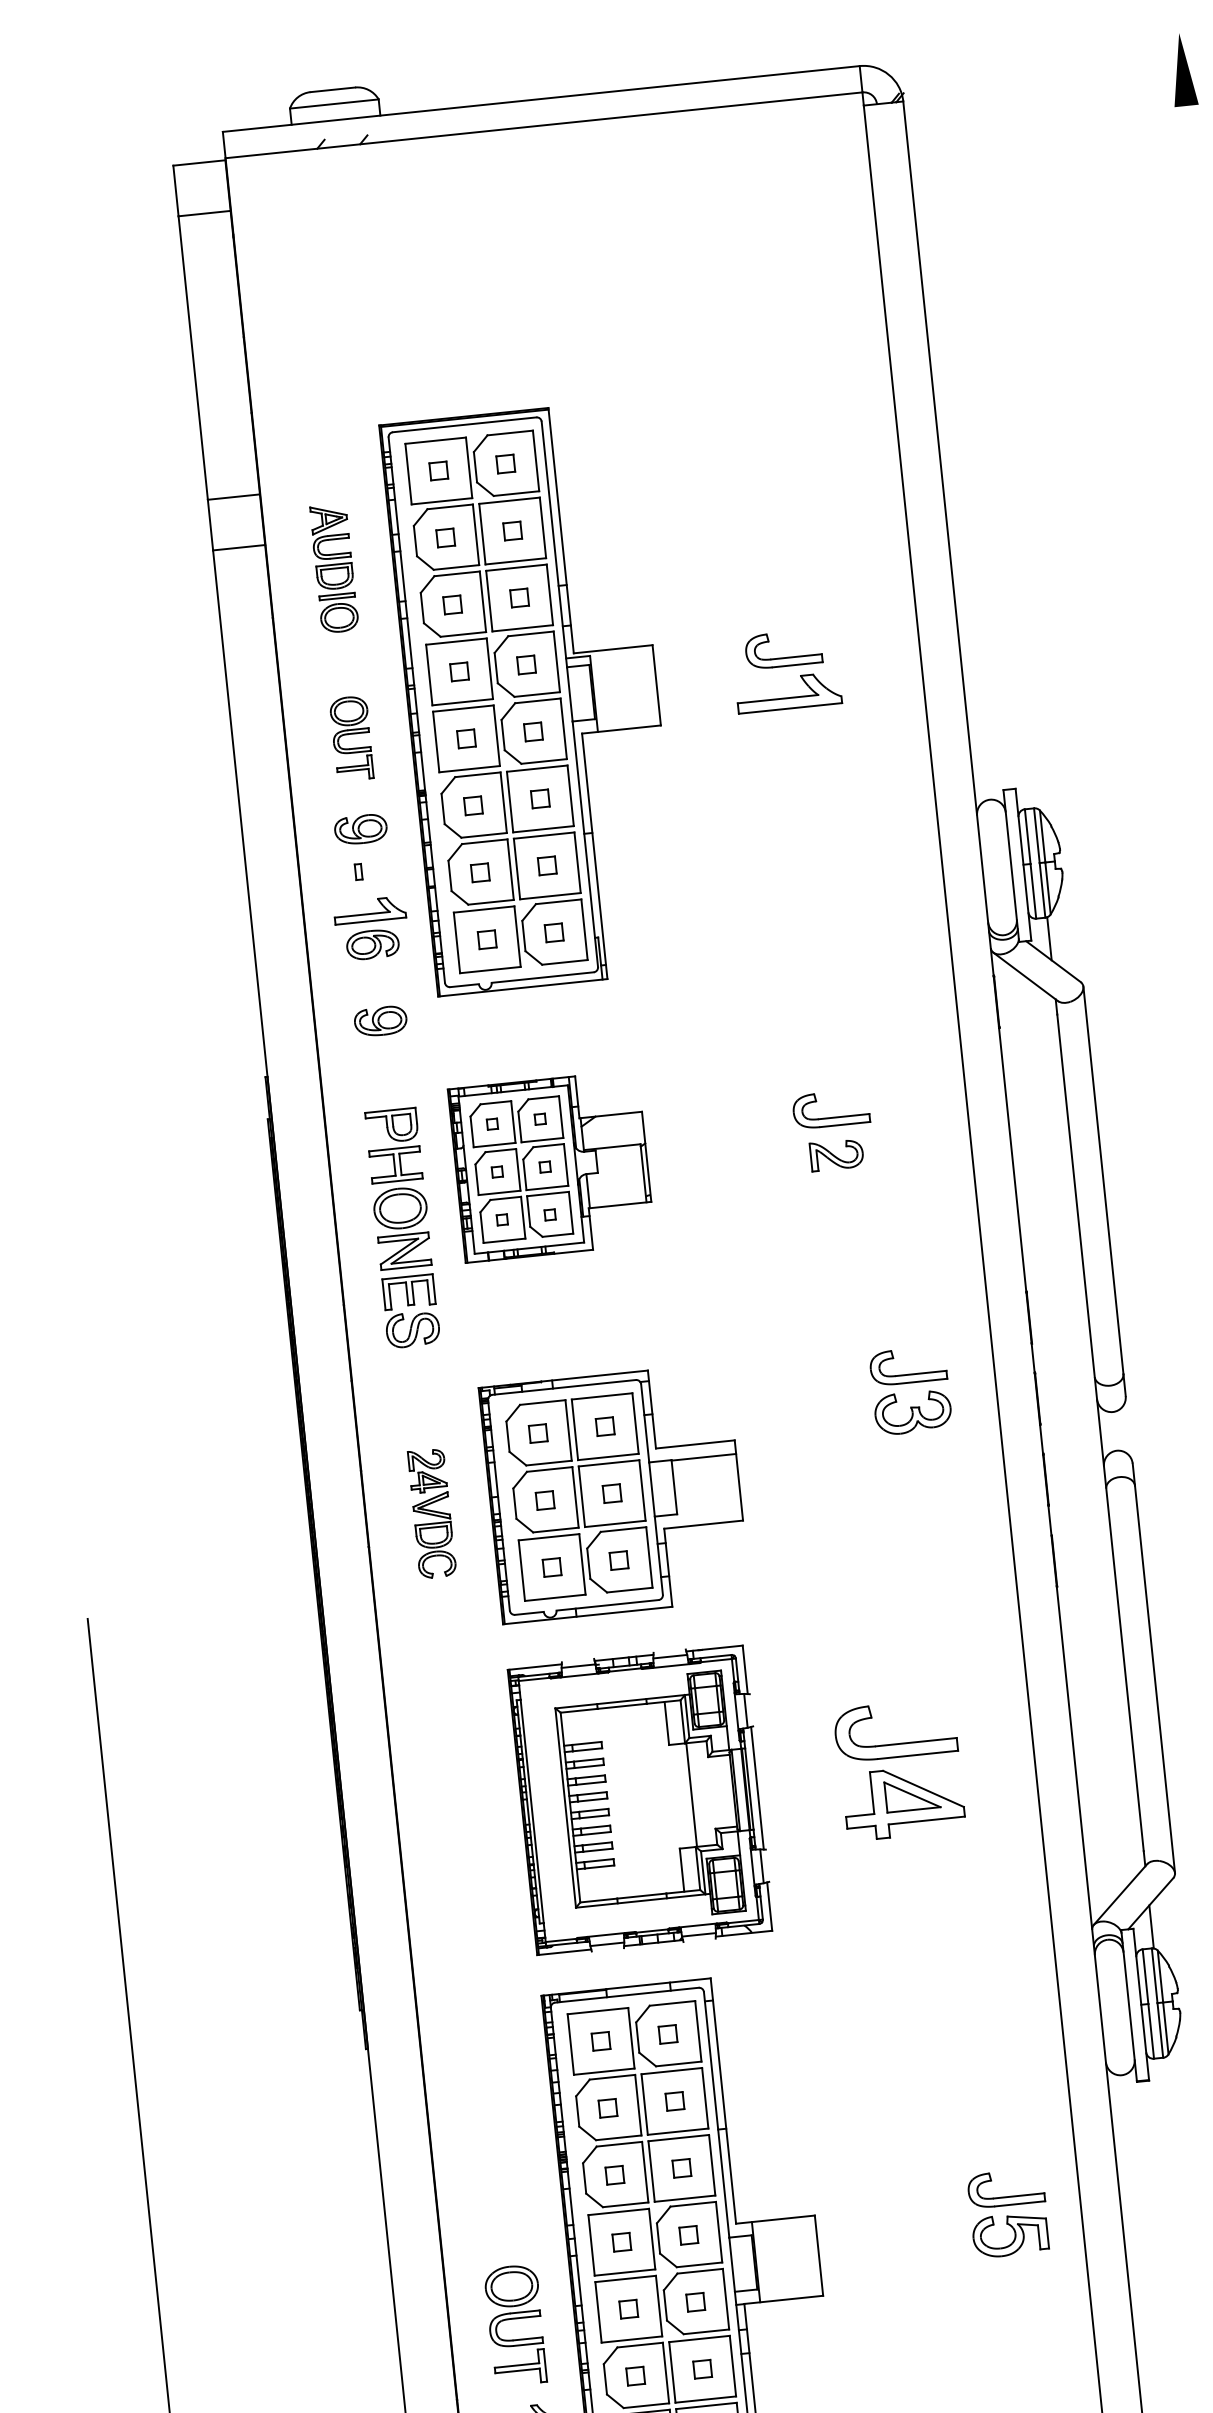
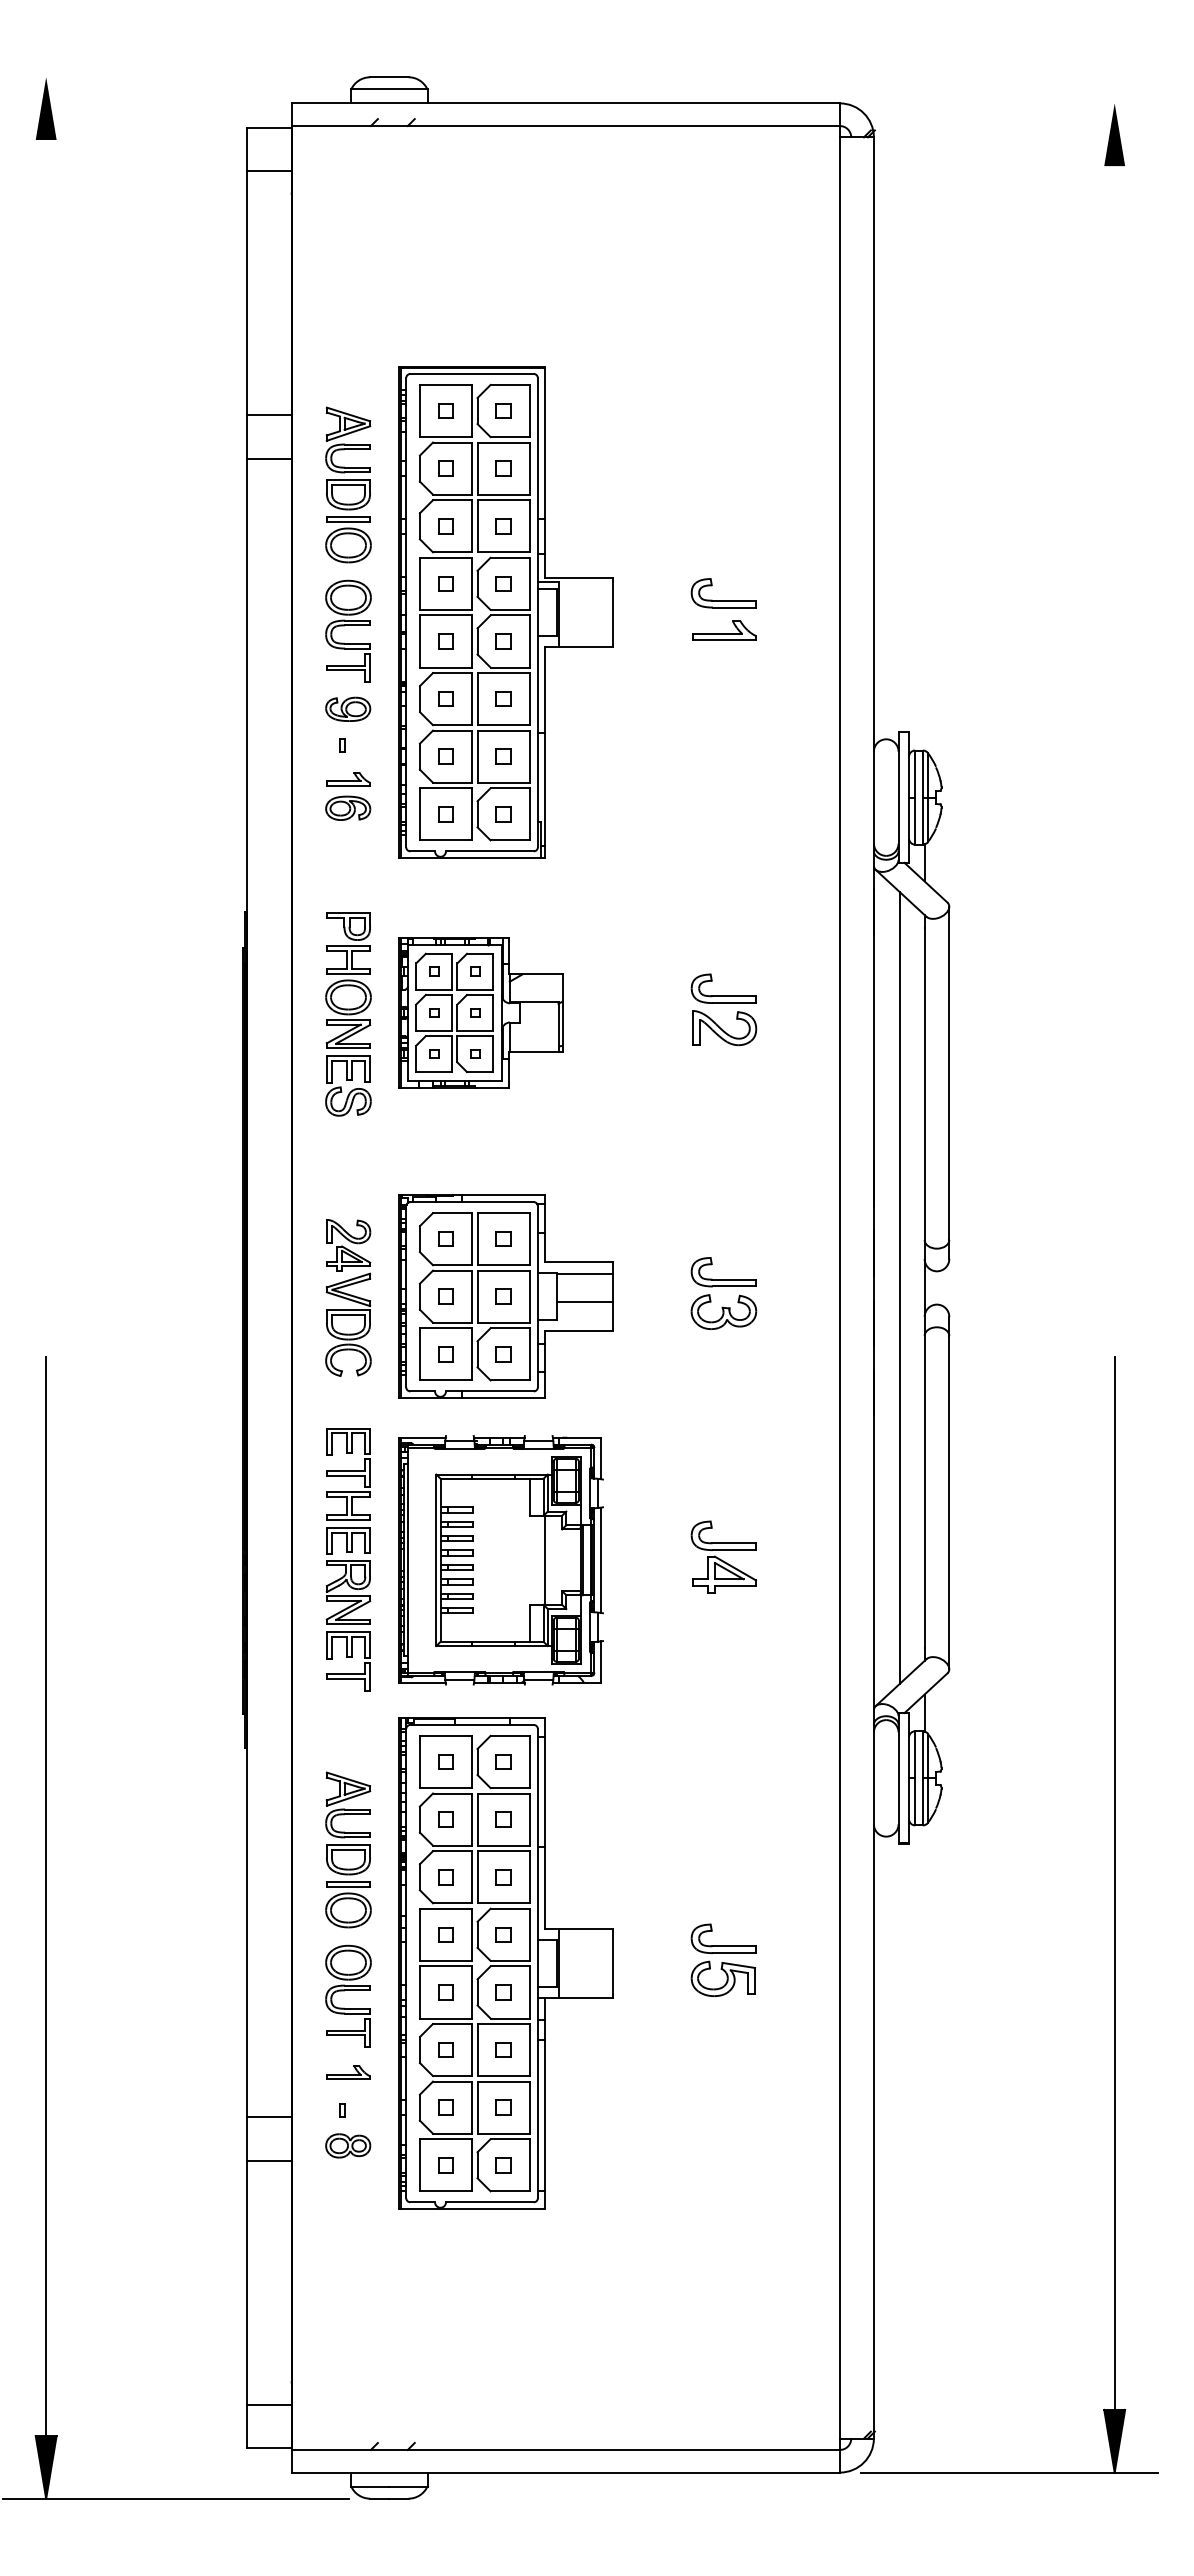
part: (334, 568) -> (348, 484), size x1.43
part: (788, 692) -> (724, 630), size x0.71
part: (351, 737) -> (348, 630), size x1.43
part: (369, 911) -> (348, 779), size x0.71
part: (381, 1020) -> (348, 873), removed
part: (836, 1155) -> (724, 1028), size x1.43
part: (402, 1228) -> (348, 1014), moved
part: (909, 1382) -> (723, 1286), moved
line: (1071, 1435) -> (899, 1287), added
line: (706, 1490) -> (584, 1302), added
part: (431, 1513) -> (348, 1297), size x1.43
part: (898, 1769) -> (723, 1556), size x0.62
part: (463, 1817) -> (348, 1559), added
part: (498, 2154) -> (348, 1849), added
part: (1008, 2212) -> (723, 1959), moved

